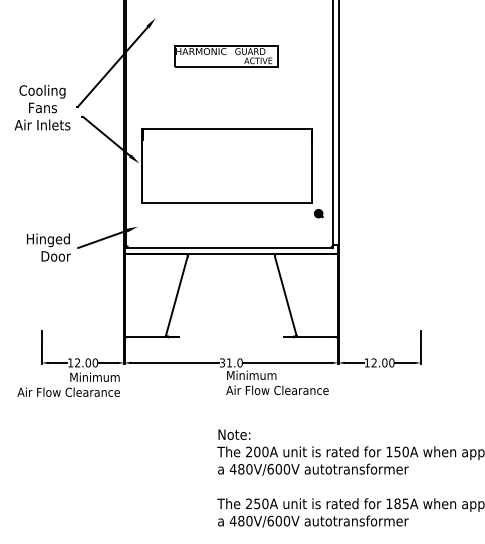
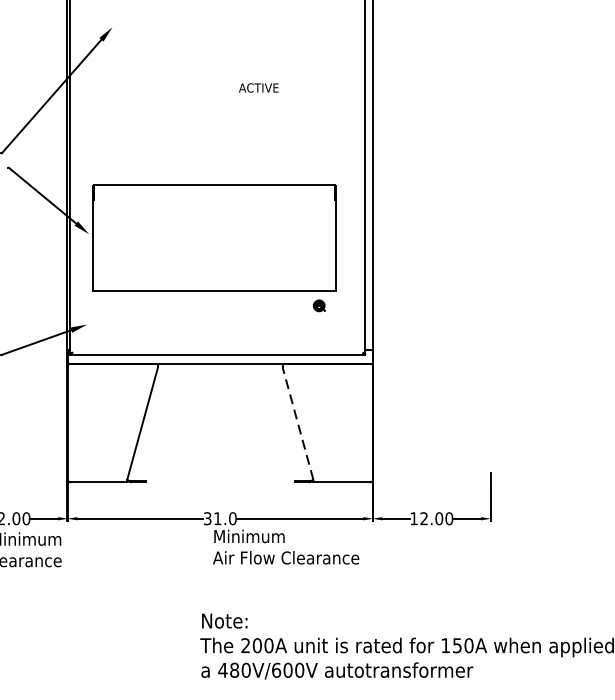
part: (226, 56) -> (213, 81), removed
part: (318, 213) -> (319, 305), moved
line: (285, 296) -> (297, 423), solid -> dashed

